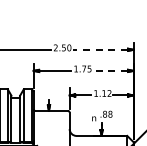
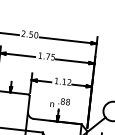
line: (100, 49) -> (65, 40), dashed -> solid
line: (110, 70) -> (72, 60), dashed -> solid

